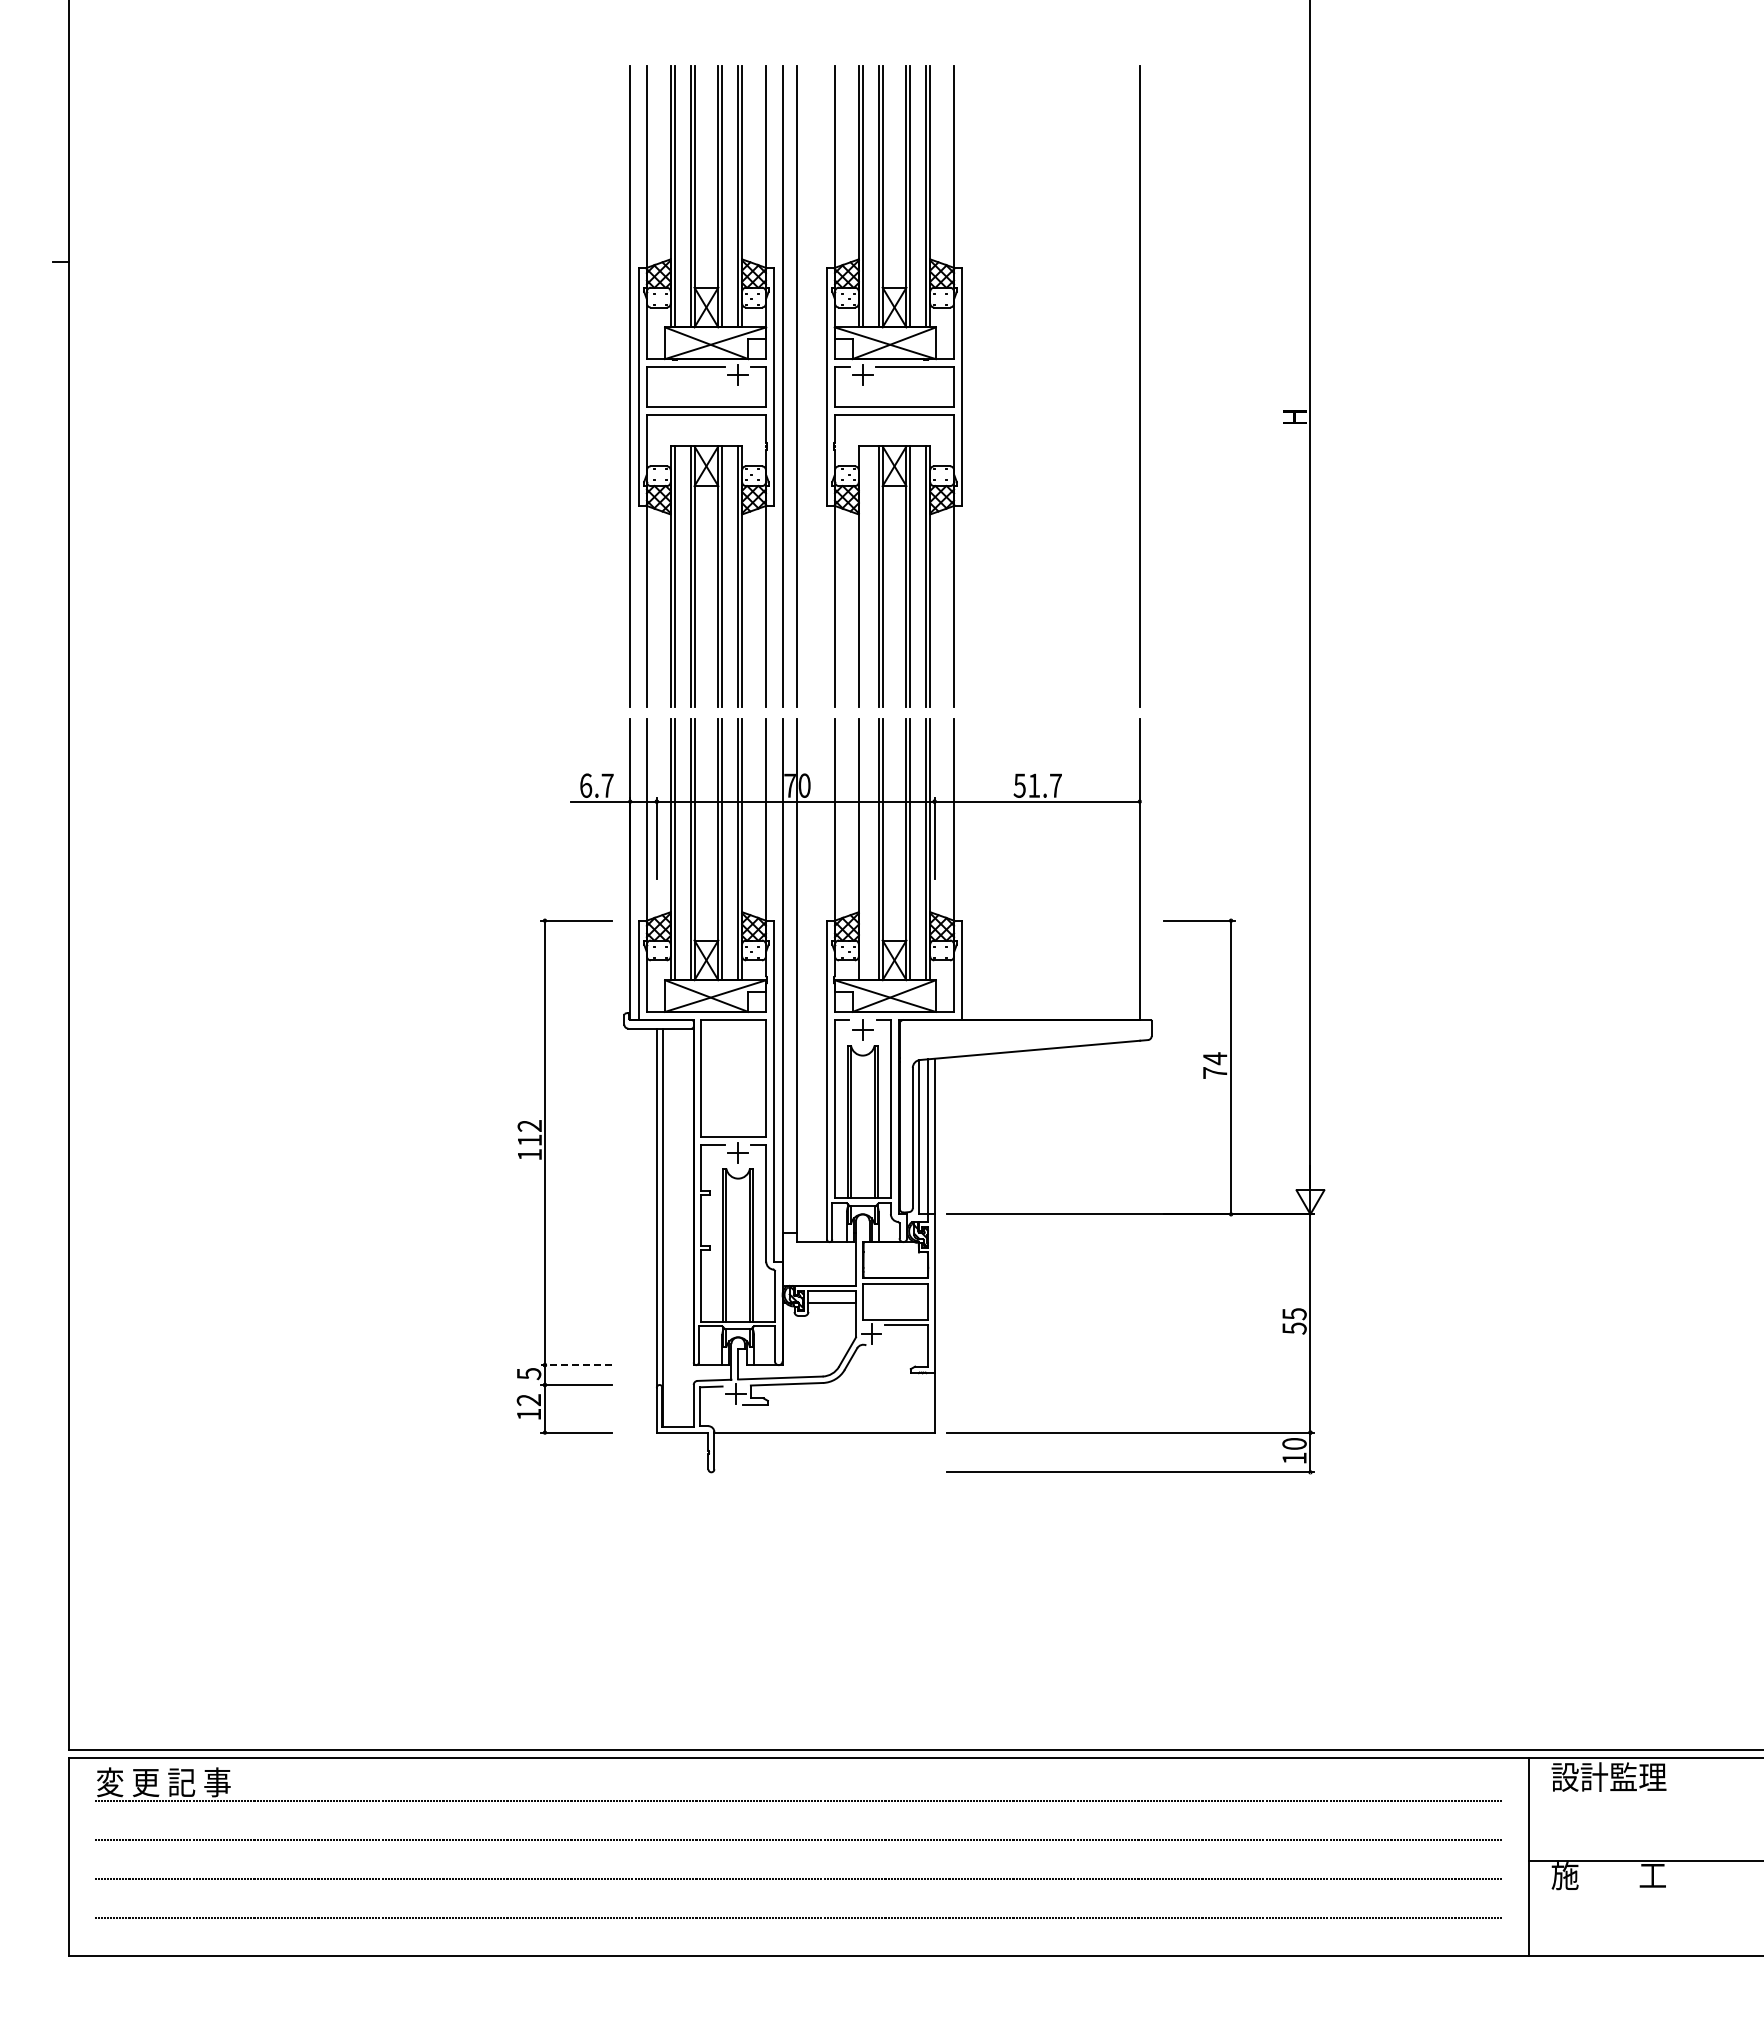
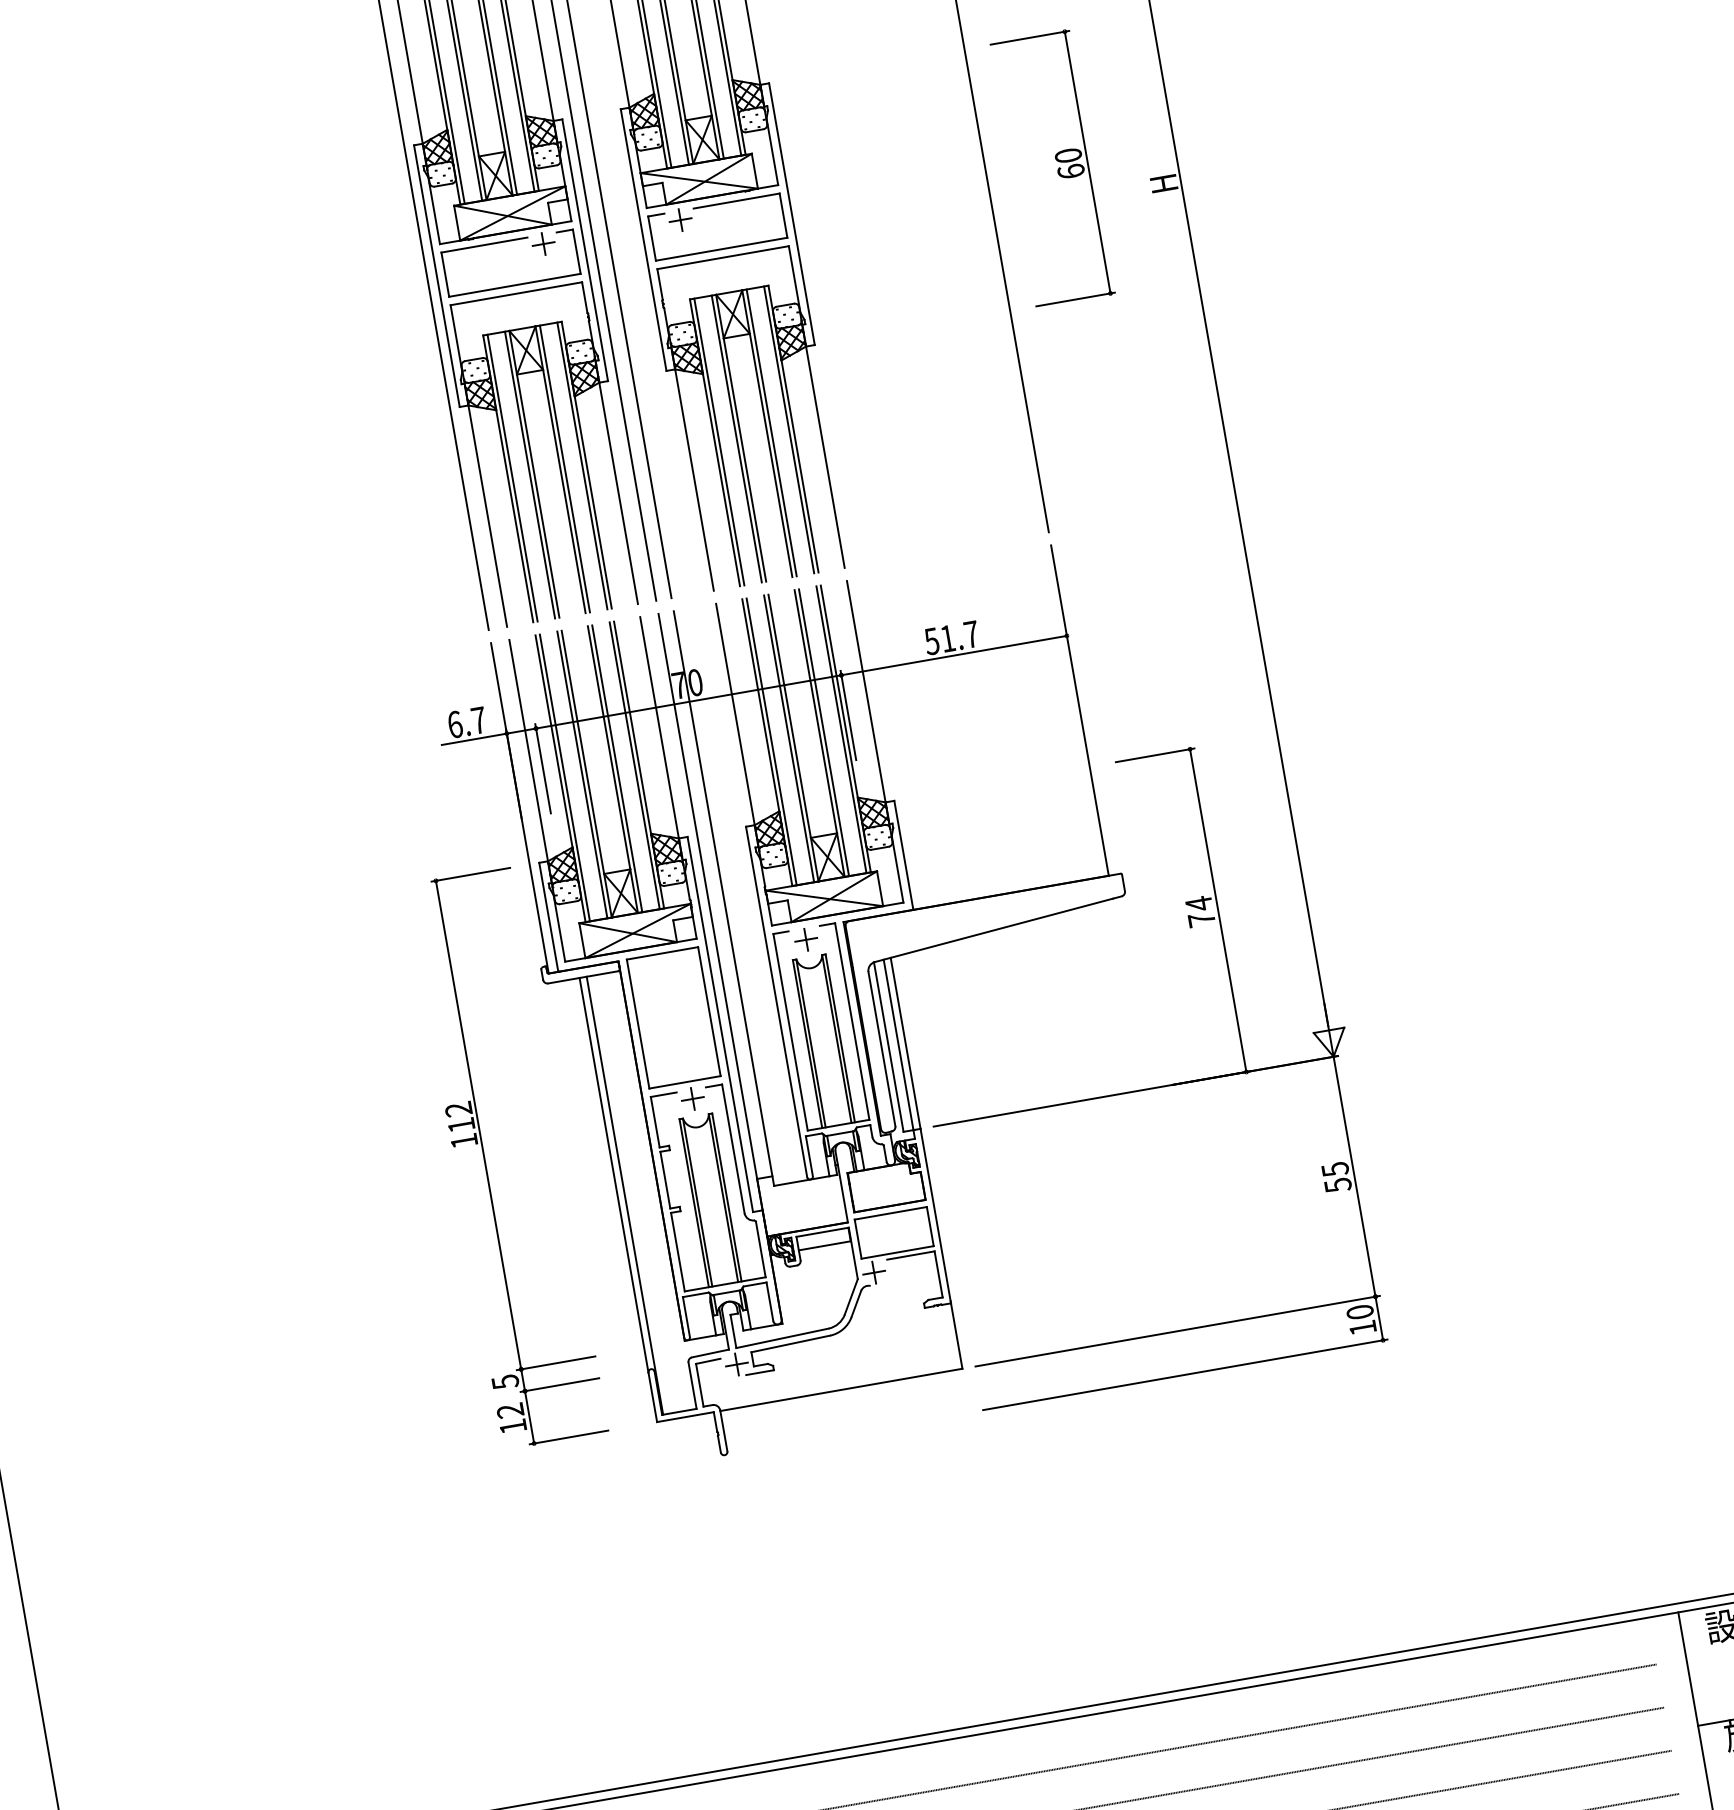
part: (1199, 386) -> (1052, 168), added
line: (862, 576) -> (718, 441), added
line: (862, 849) -> (771, 741), added
line: (576, 1365) -> (555, 1363), dashed -> solid

